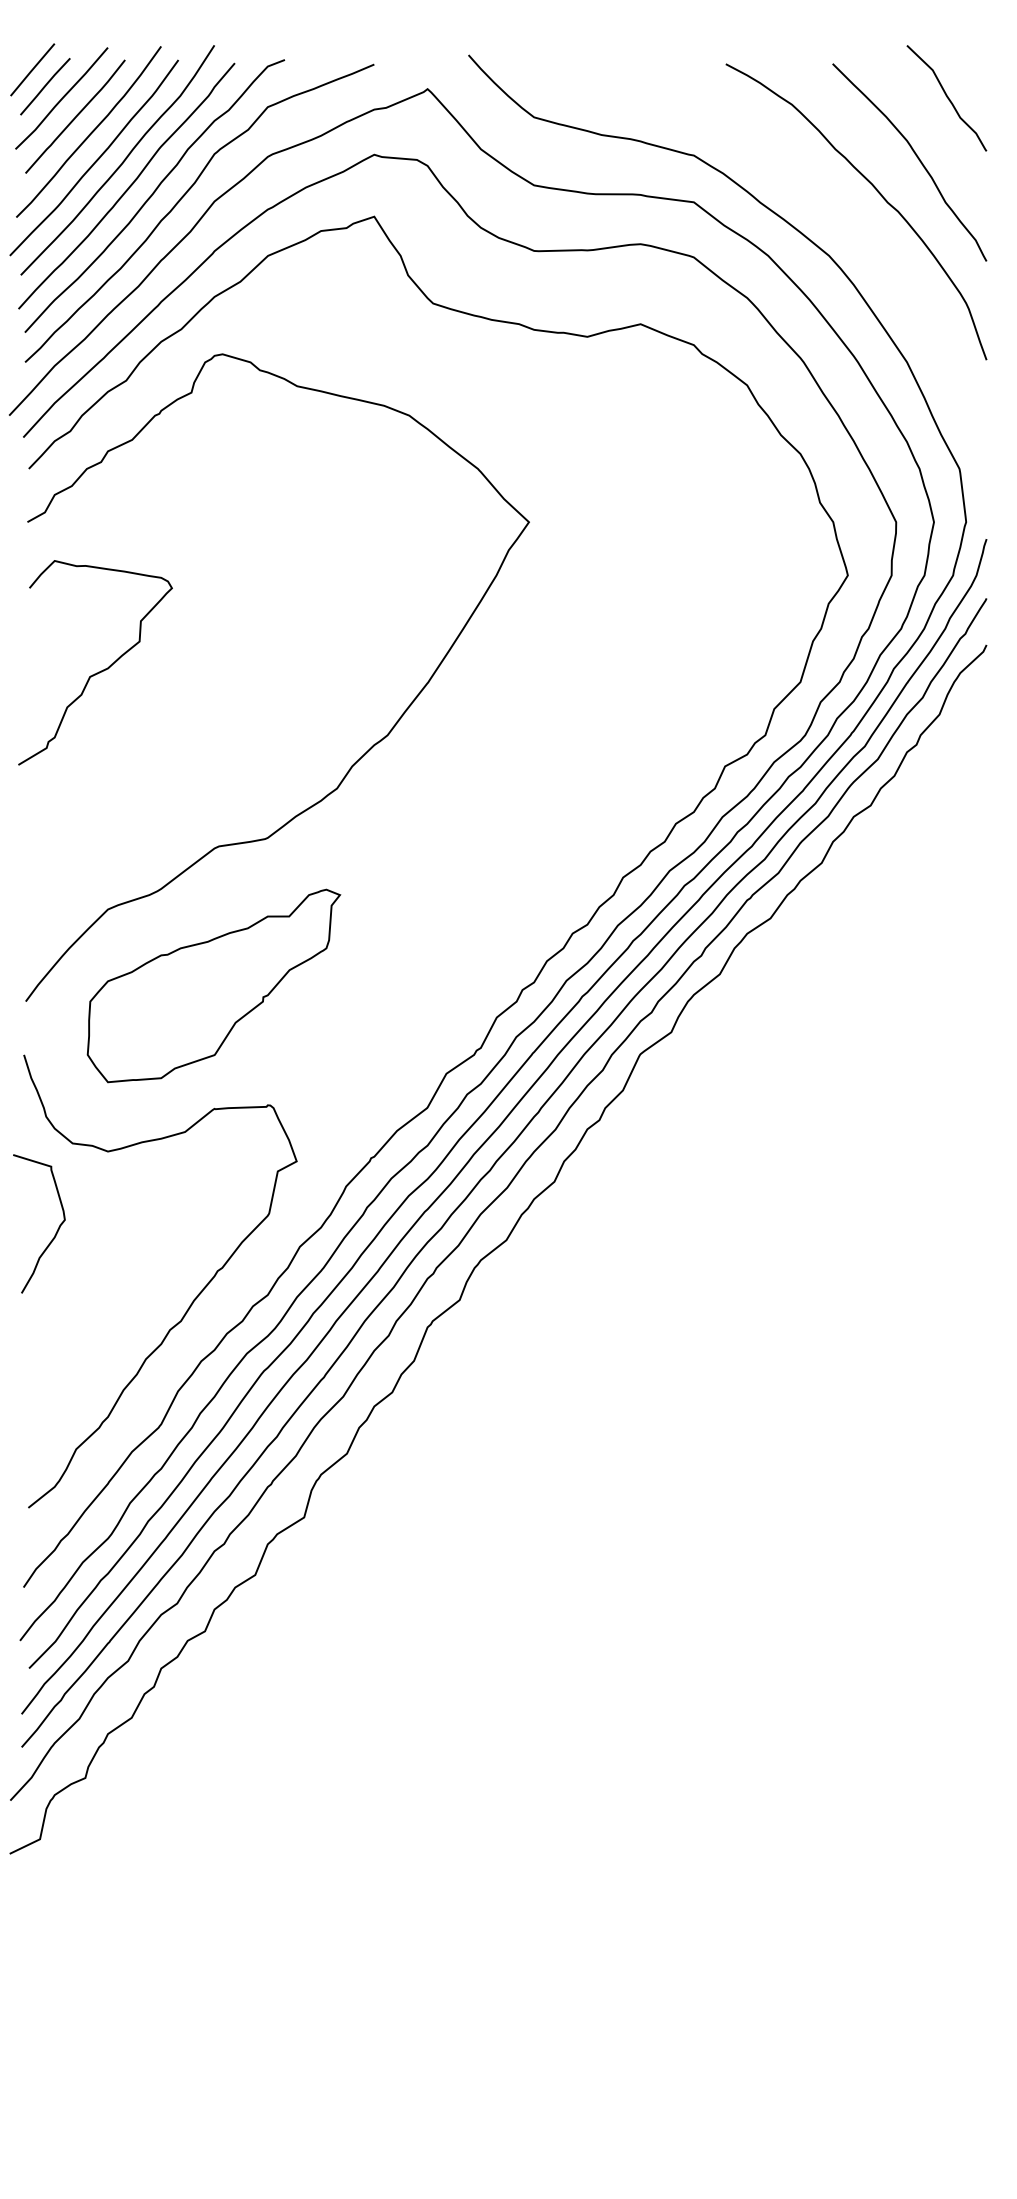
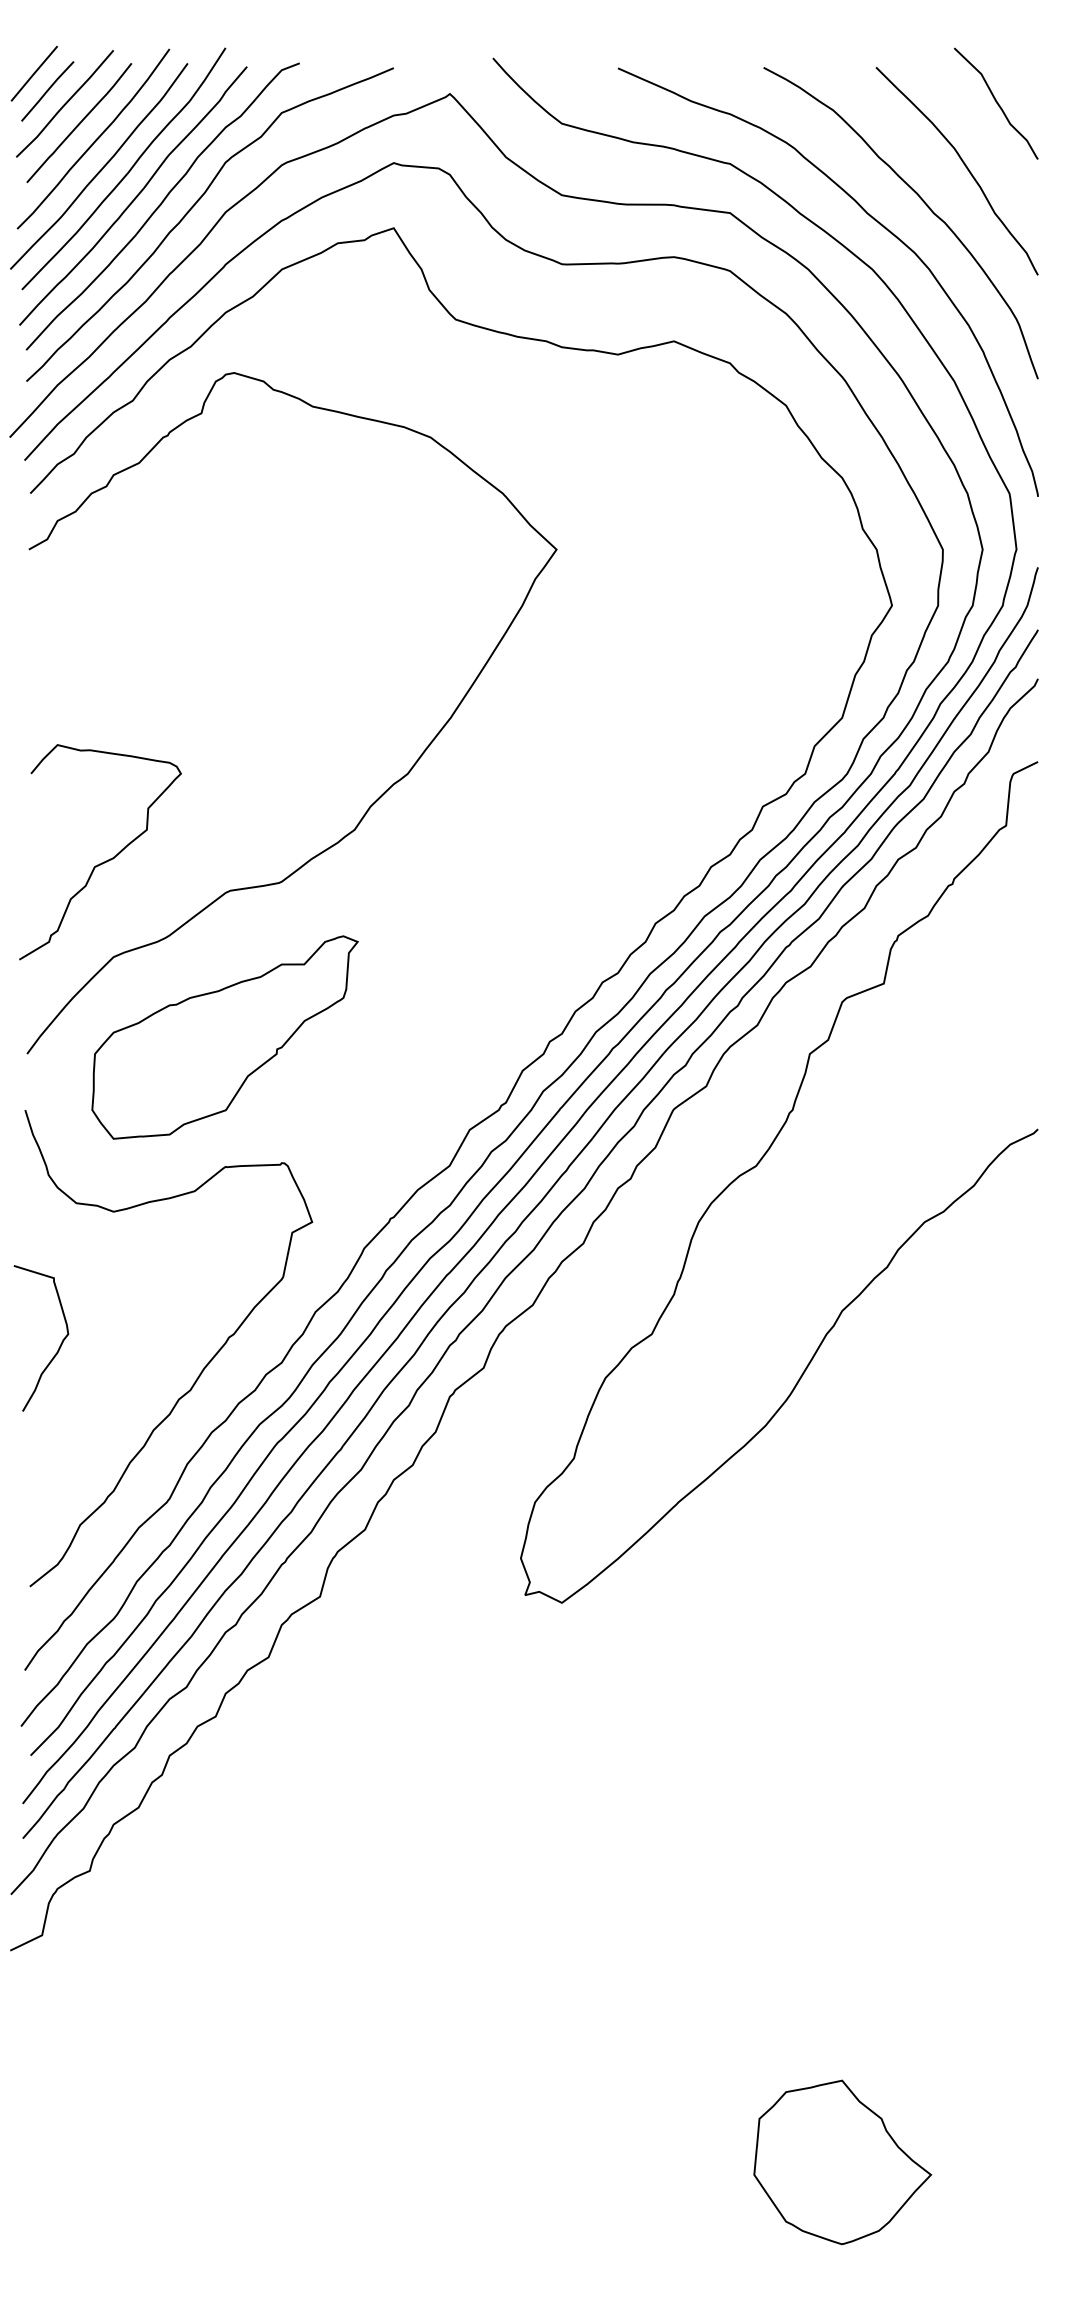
curve: (833, 211) -> (876, 222), added
curve: (98, 671) -> (103, 861), moved
curve: (721, 1106) -> (759, 1164), added
curve: (56, 1231) -> (59, 1346), moved
part: (800, 2054) -> (842, 2161), added

